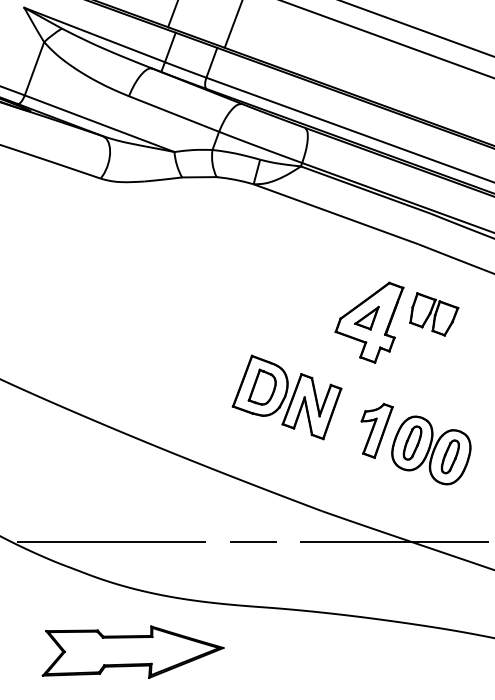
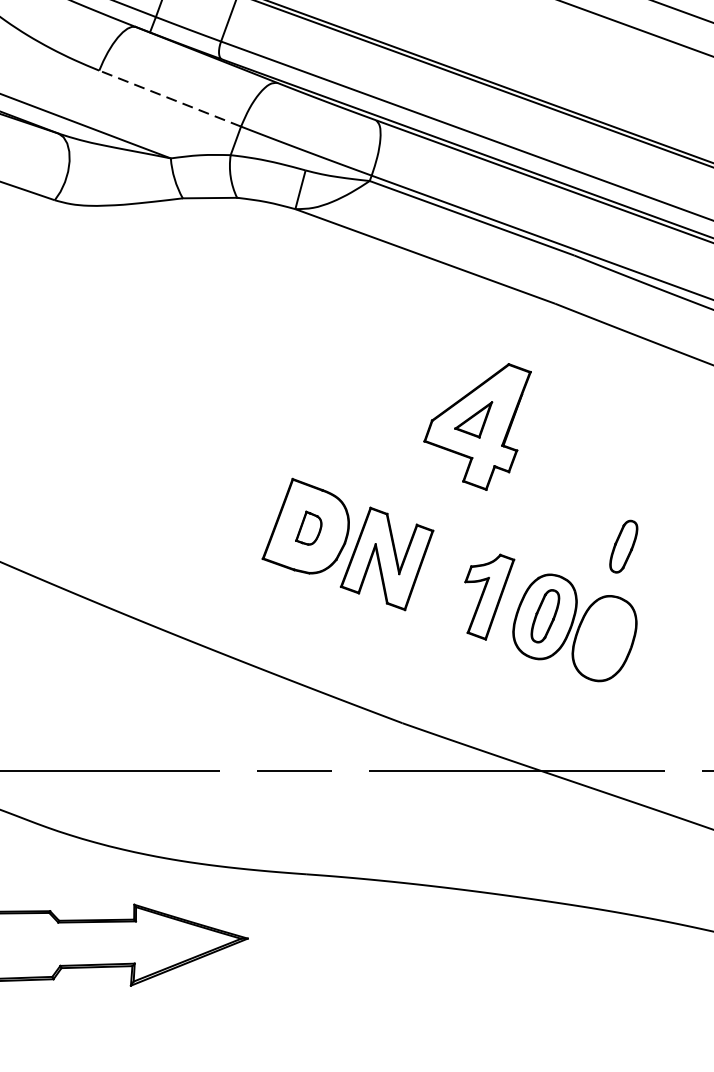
line: (173, 113) -> (169, 97), solid -> dashed
part: (434, 314) -> (579, 413), removed
part: (261, 386) -> (307, 527), size x0.6
part: (449, 456) -> (622, 546), moved

